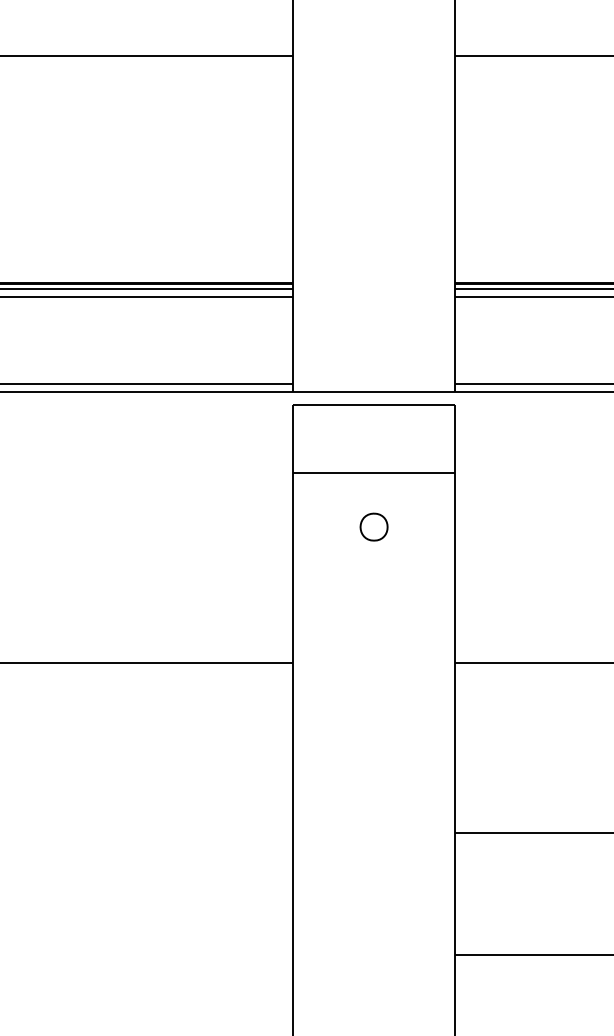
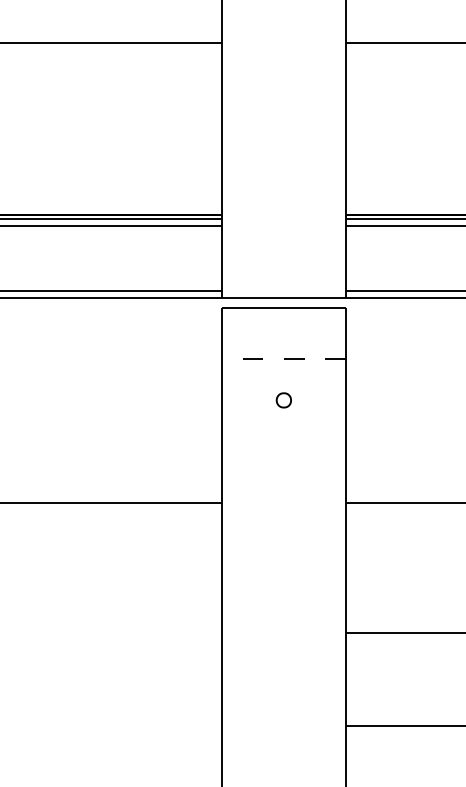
line: (373, 472) -> (283, 358), solid -> dashed
part: (373, 526) -> (283, 399), size x0.7

